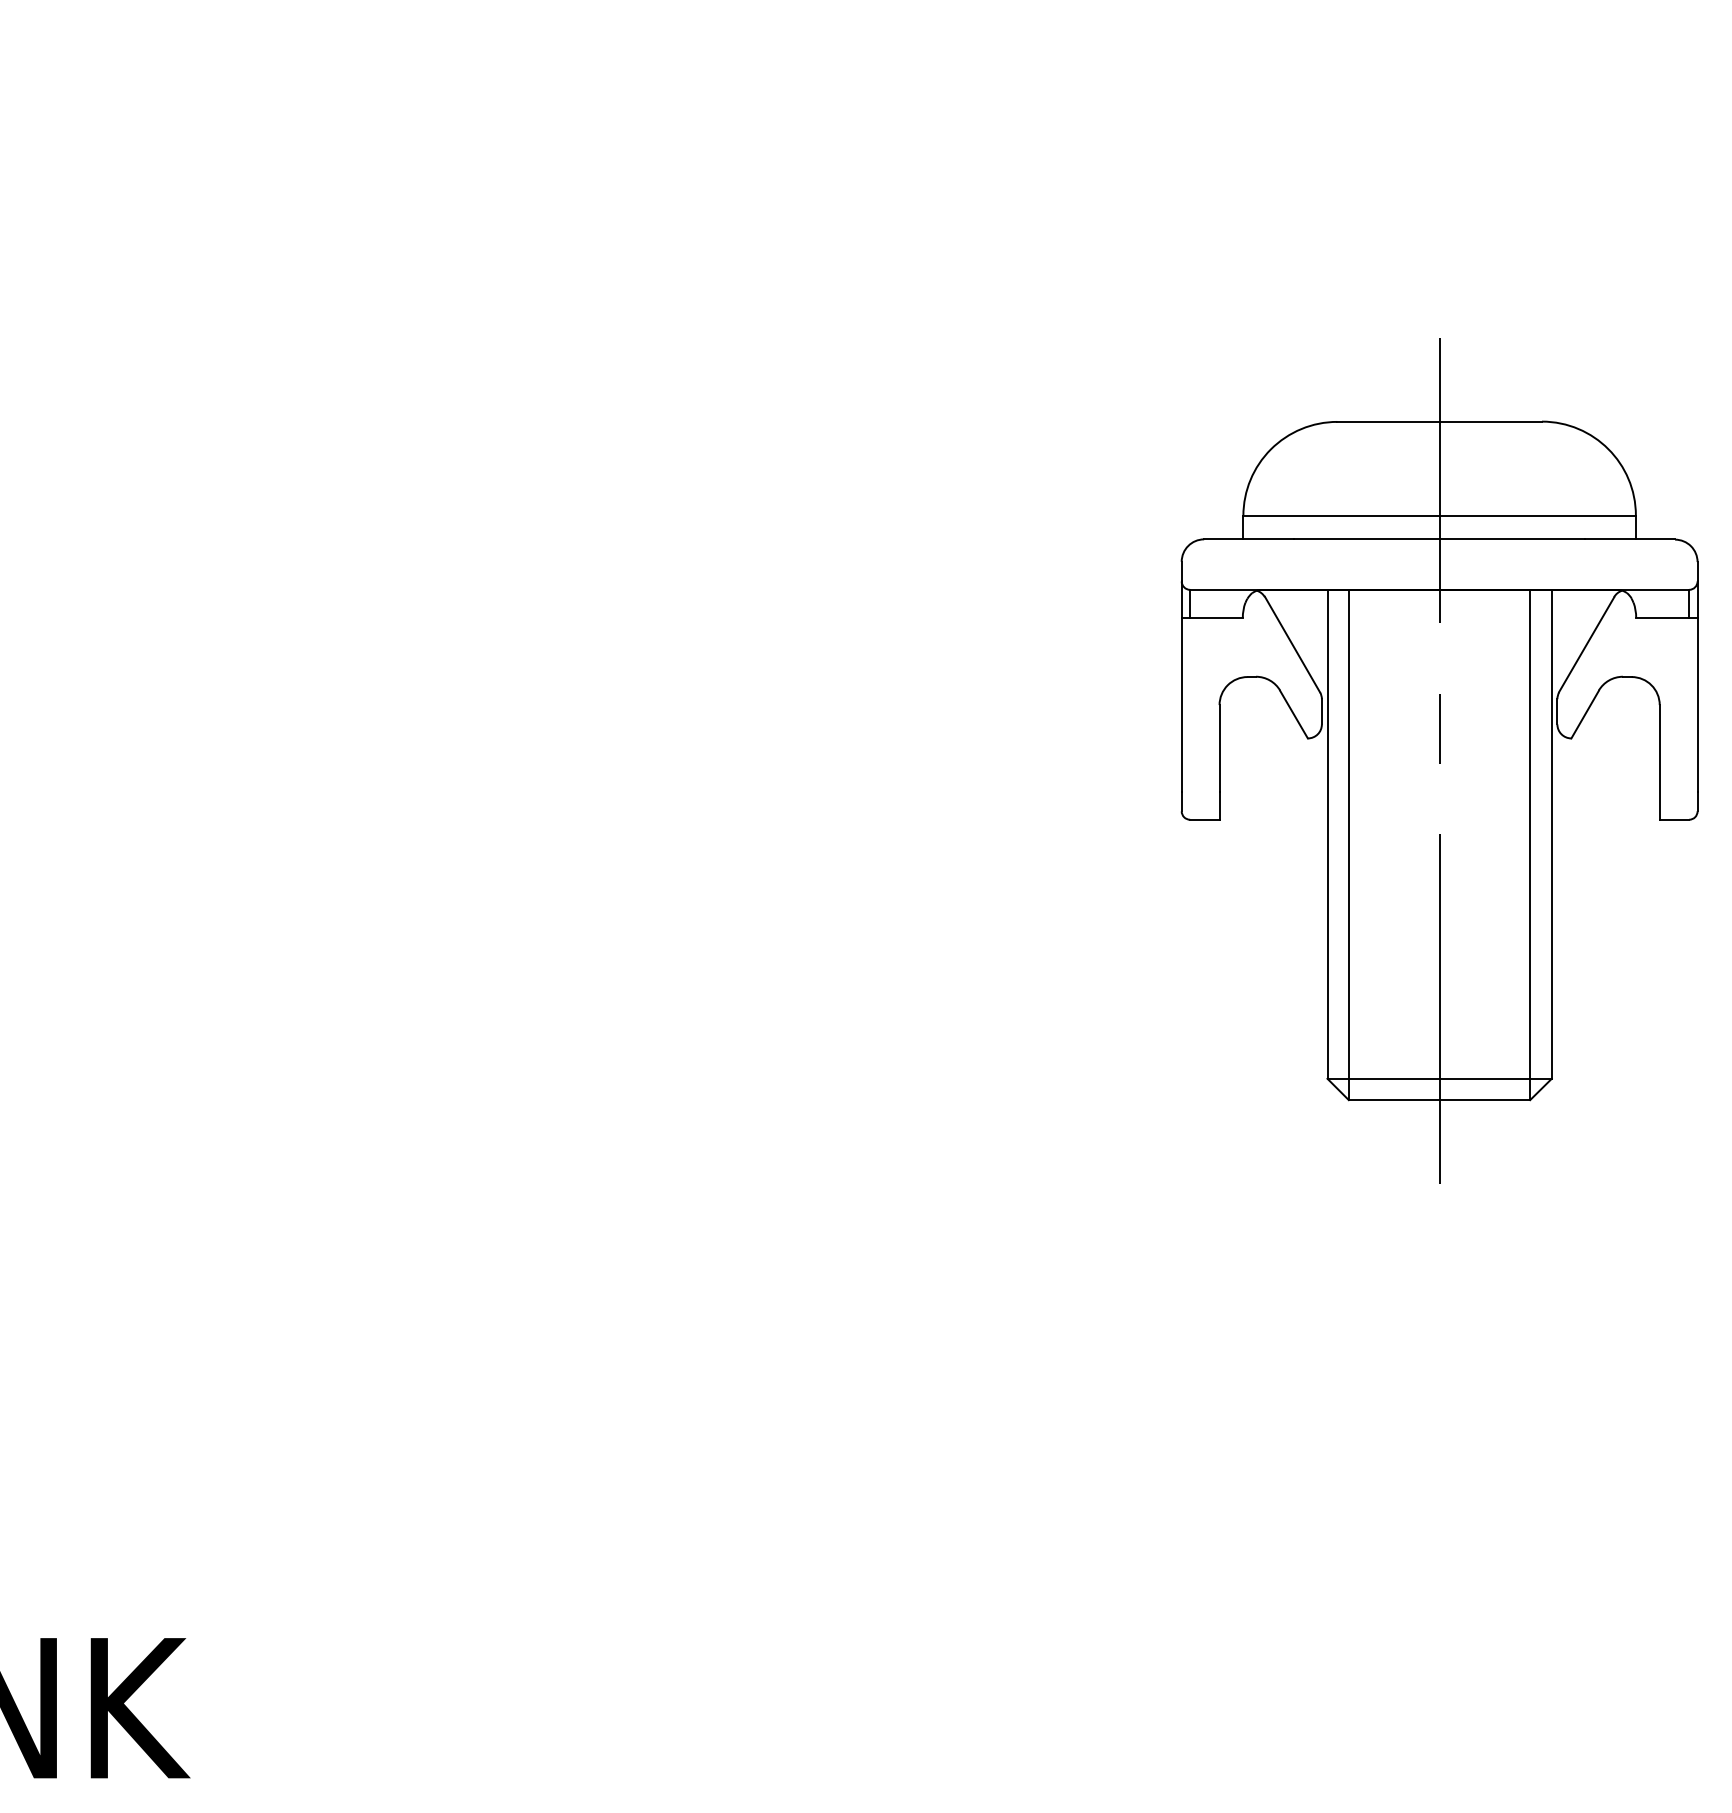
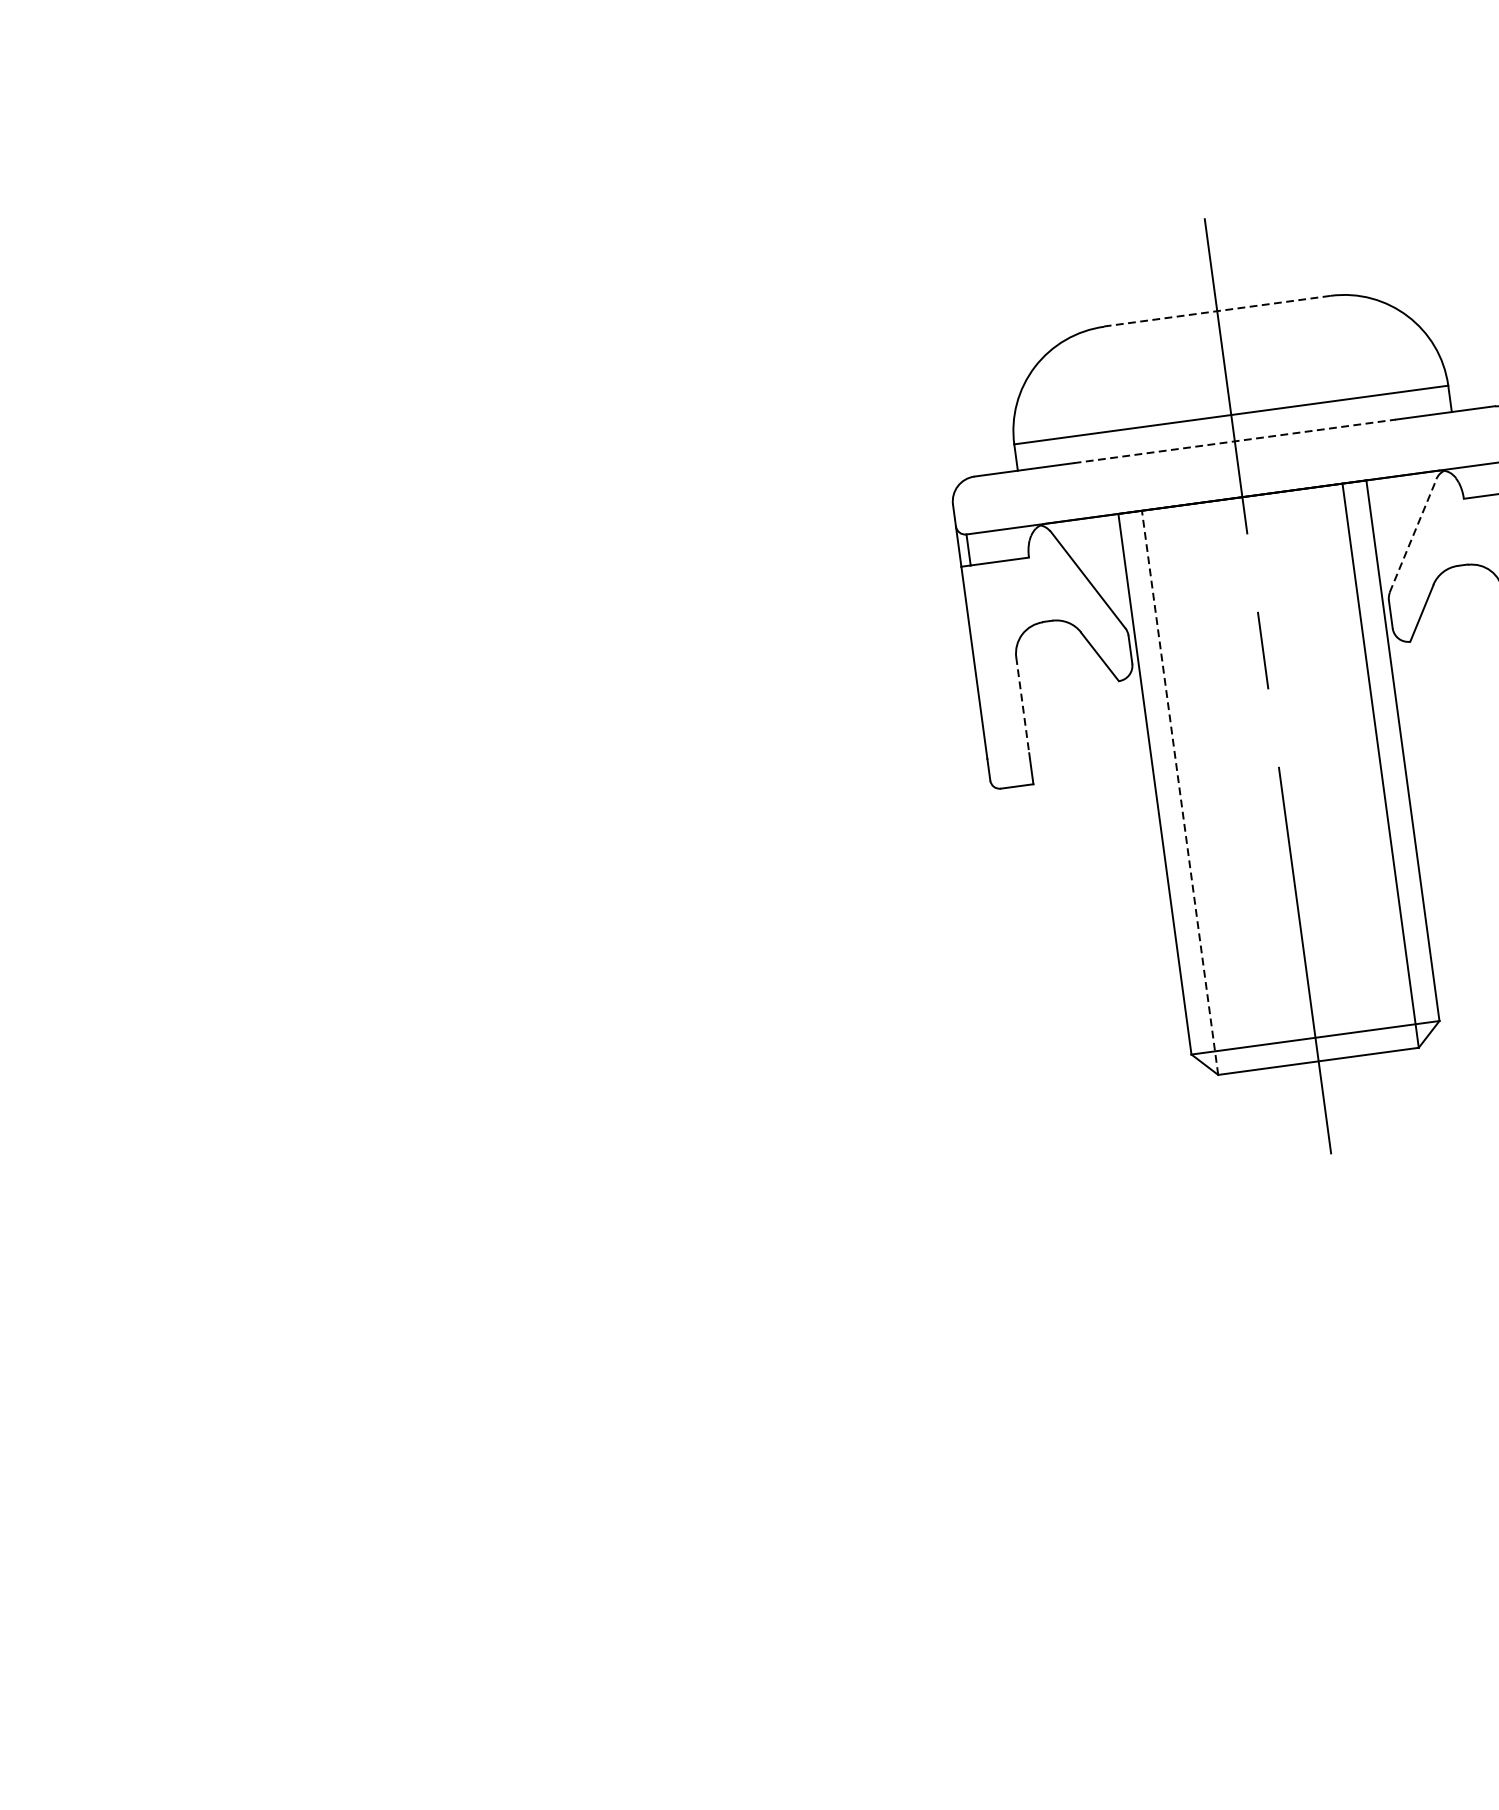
line: (1439, 421) -> (1217, 311), solid -> dashed
line: (1439, 539) -> (1234, 441), solid -> dashed
line: (1586, 644) -> (1412, 535), solid -> dashed
line: (1219, 748) -> (1022, 705), solid -> dashed
line: (1348, 844) -> (1179, 792), solid -> dashed

